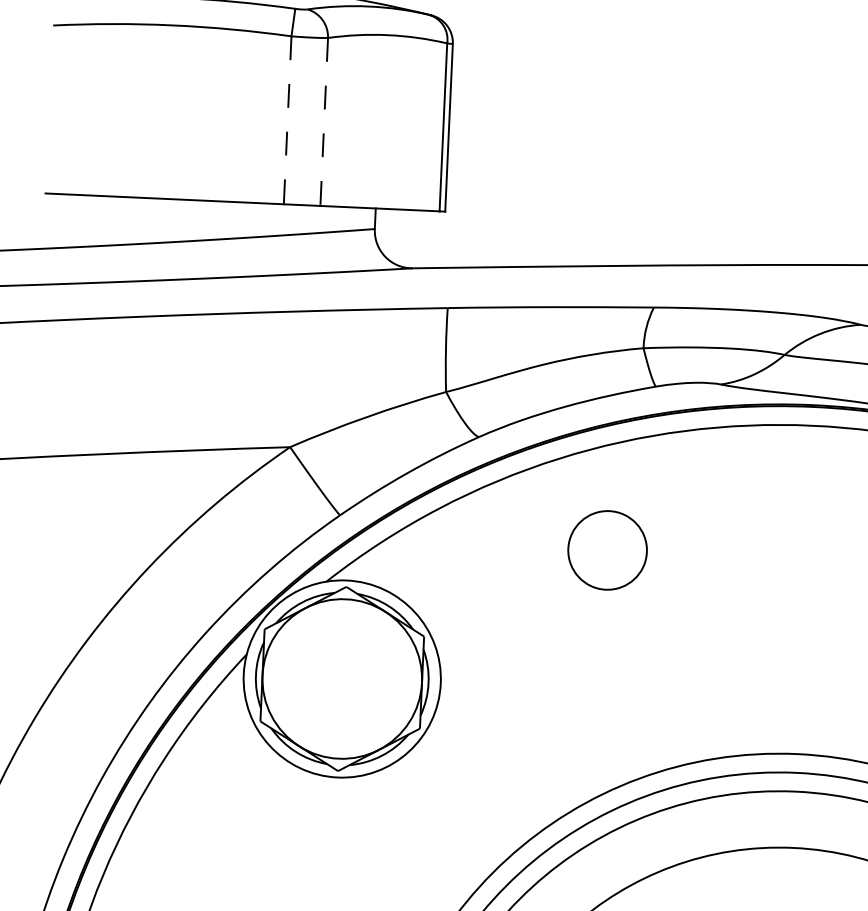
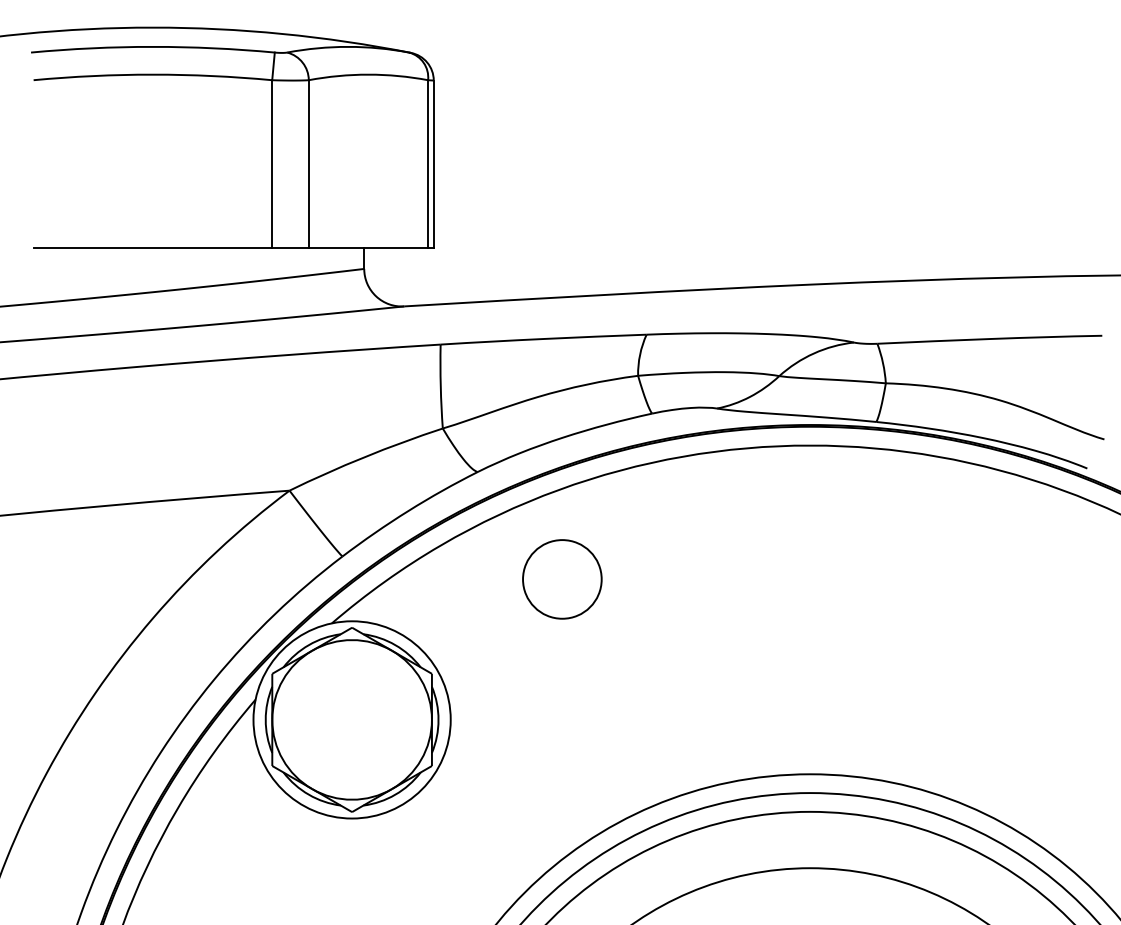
line: (287, 120) -> (272, 164), dashed -> solid
line: (323, 122) -> (308, 164), dashed -> solid
circle: (607, 550) -> (562, 579), moved

